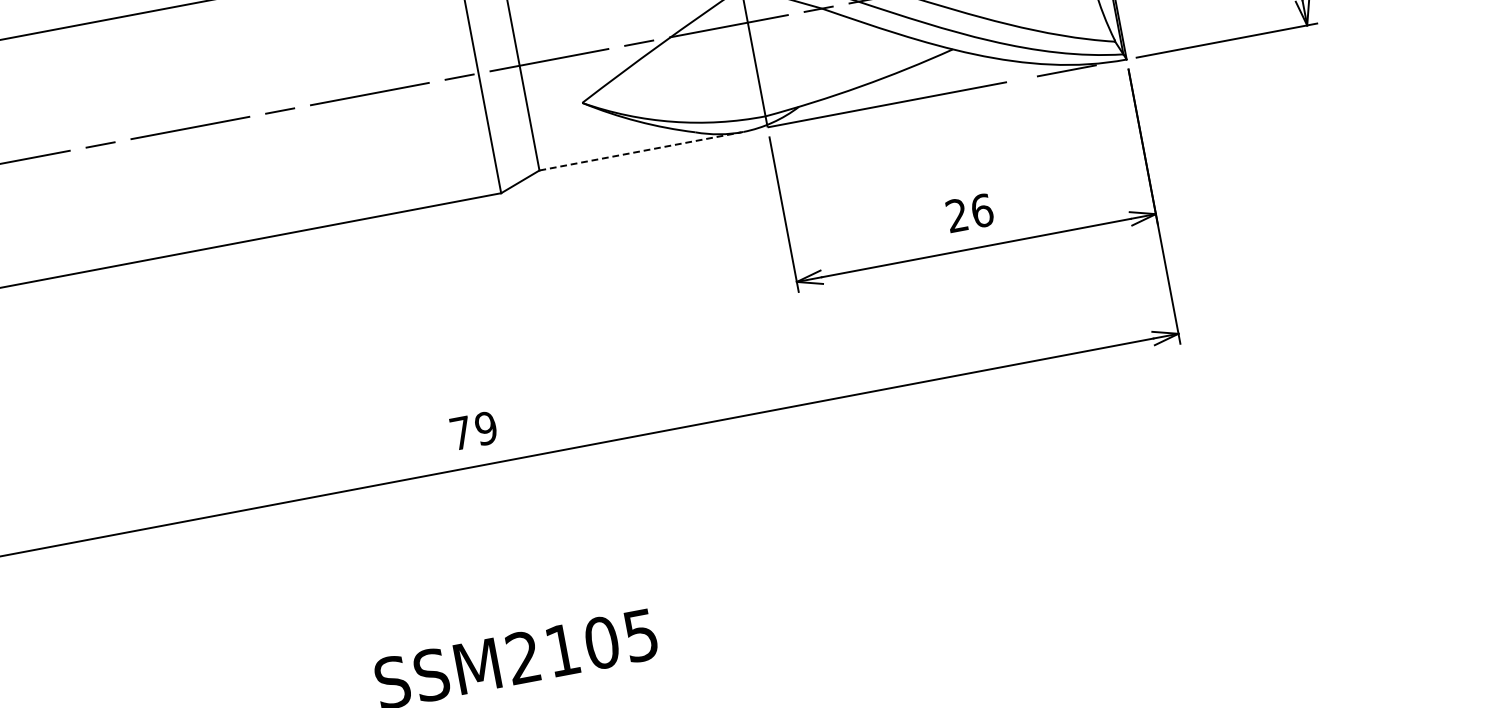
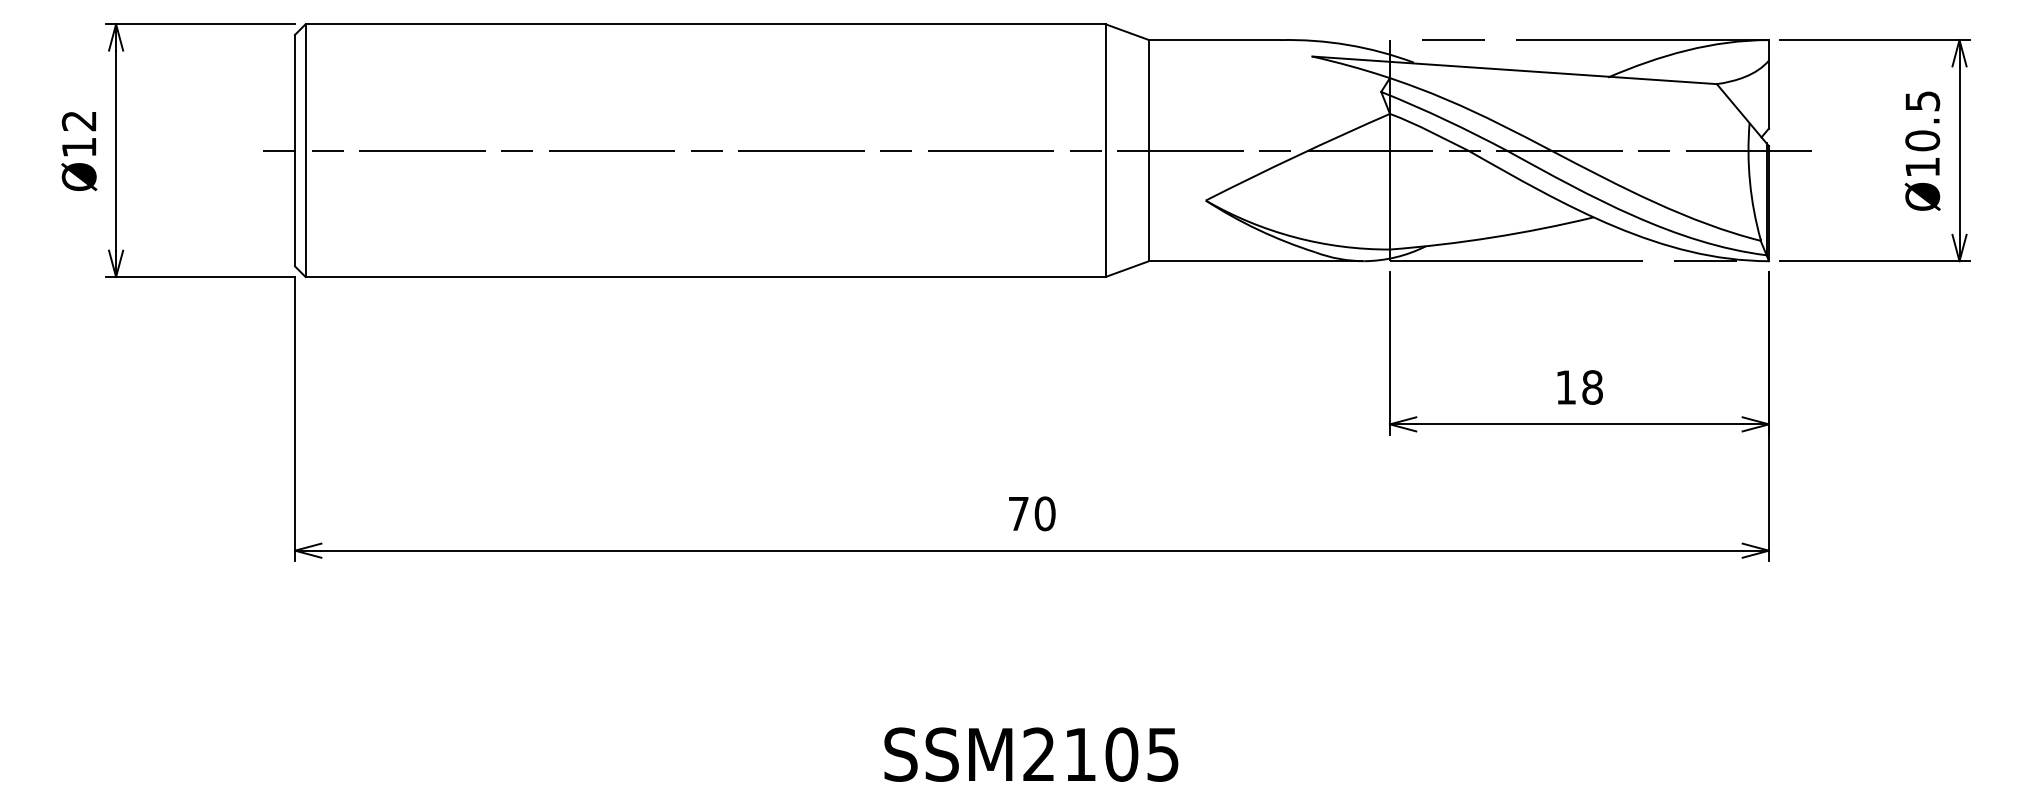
line: (640, 151) -> (1255, 261), dashed -> solid
text: (969, 213) -> (1579, 387), 26 -> 18
text: (485, 428) -> (1044, 513), 79 -> 70

